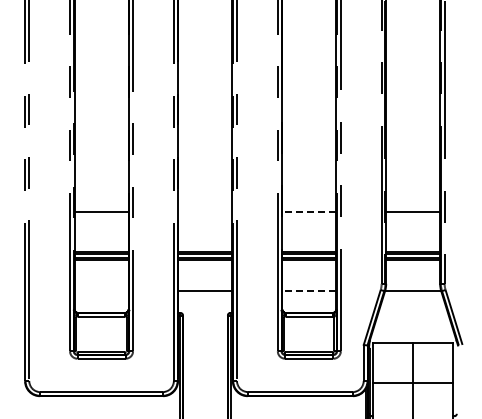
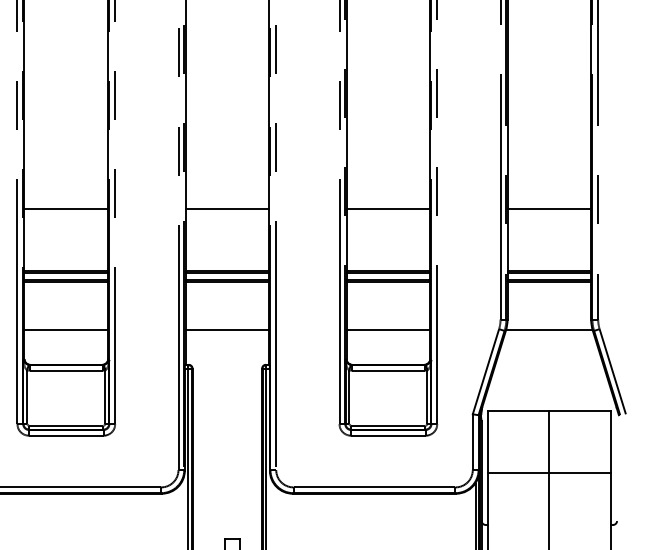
line: (205, 212) -> (227, 208), added
line: (309, 212) -> (388, 208), dashed -> solid
line: (101, 290) -> (66, 329), added
line: (309, 290) -> (388, 329), dashed -> solid

